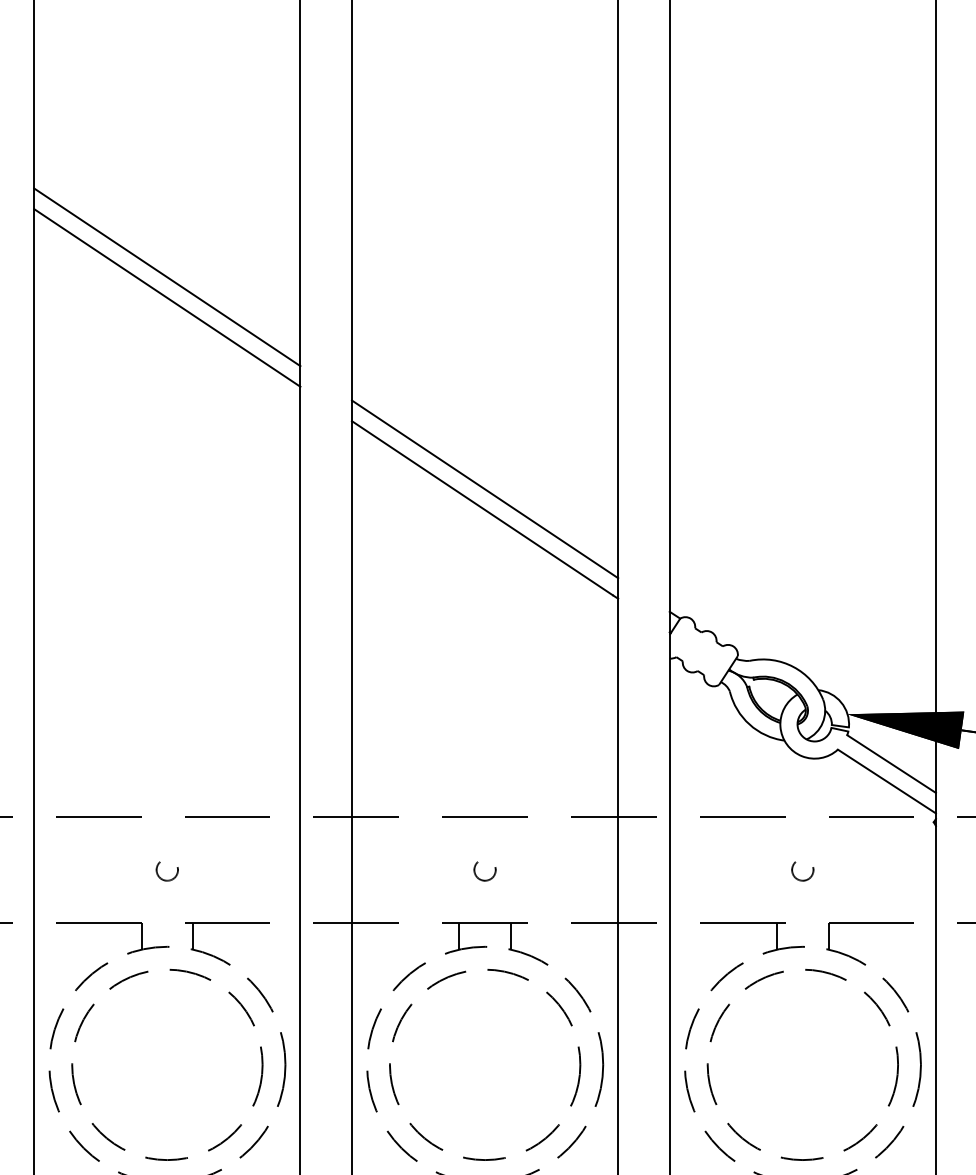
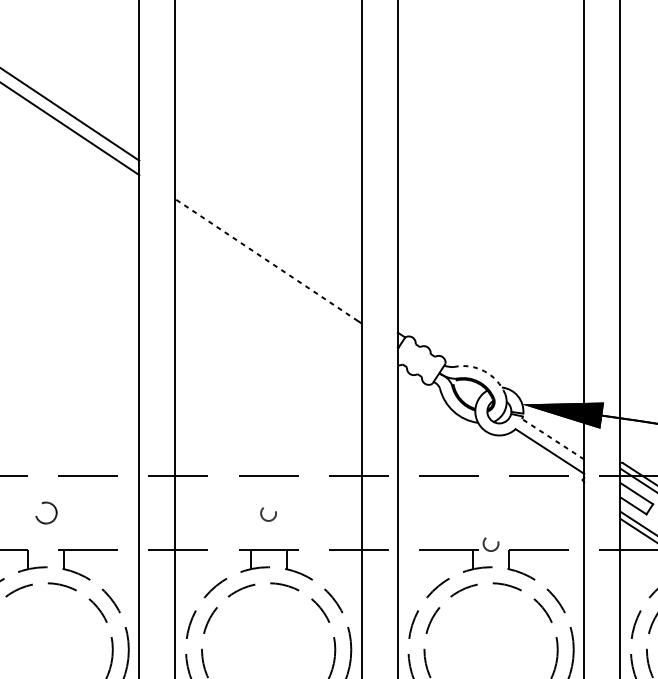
line: (484, 489) -> (268, 247), removed
line: (482, 508) -> (266, 260), solid -> dashed
arc: (793, 666) -> (484, 370), solid -> dashed
line: (891, 764) -> (553, 439), solid -> dashed
circle: (166, 871) -> (45, 514), size x1.4
circle: (802, 871) -> (490, 544), moved

